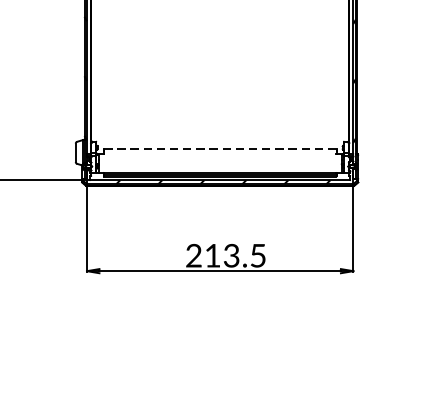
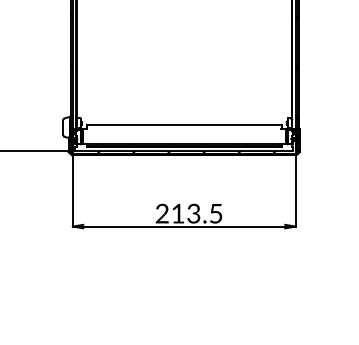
line: (220, 149) -> (184, 124), dashed -> solid

